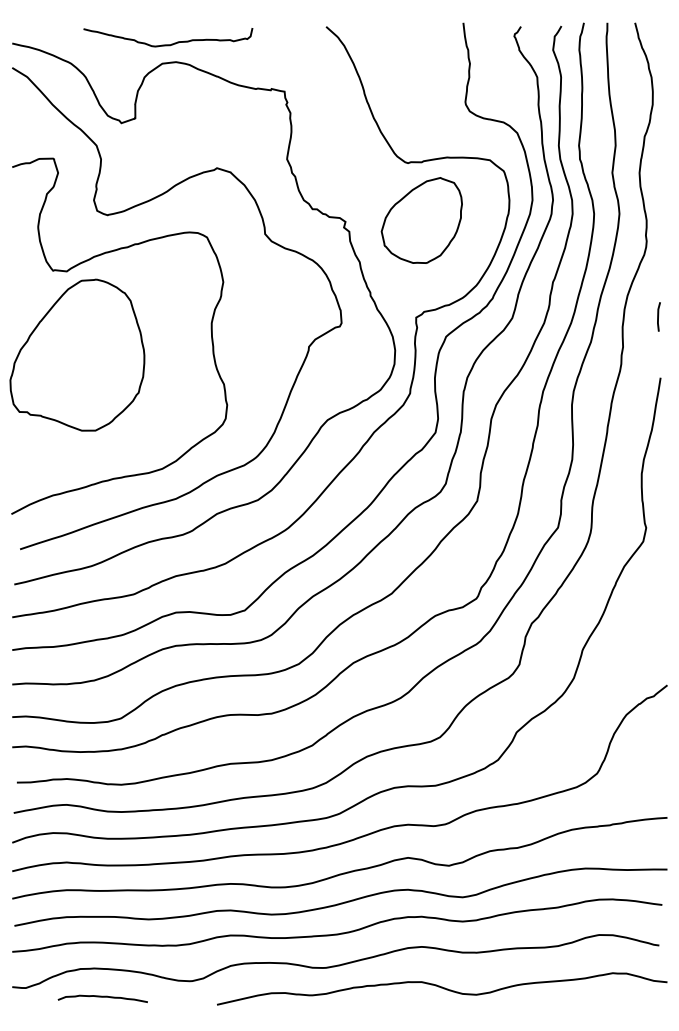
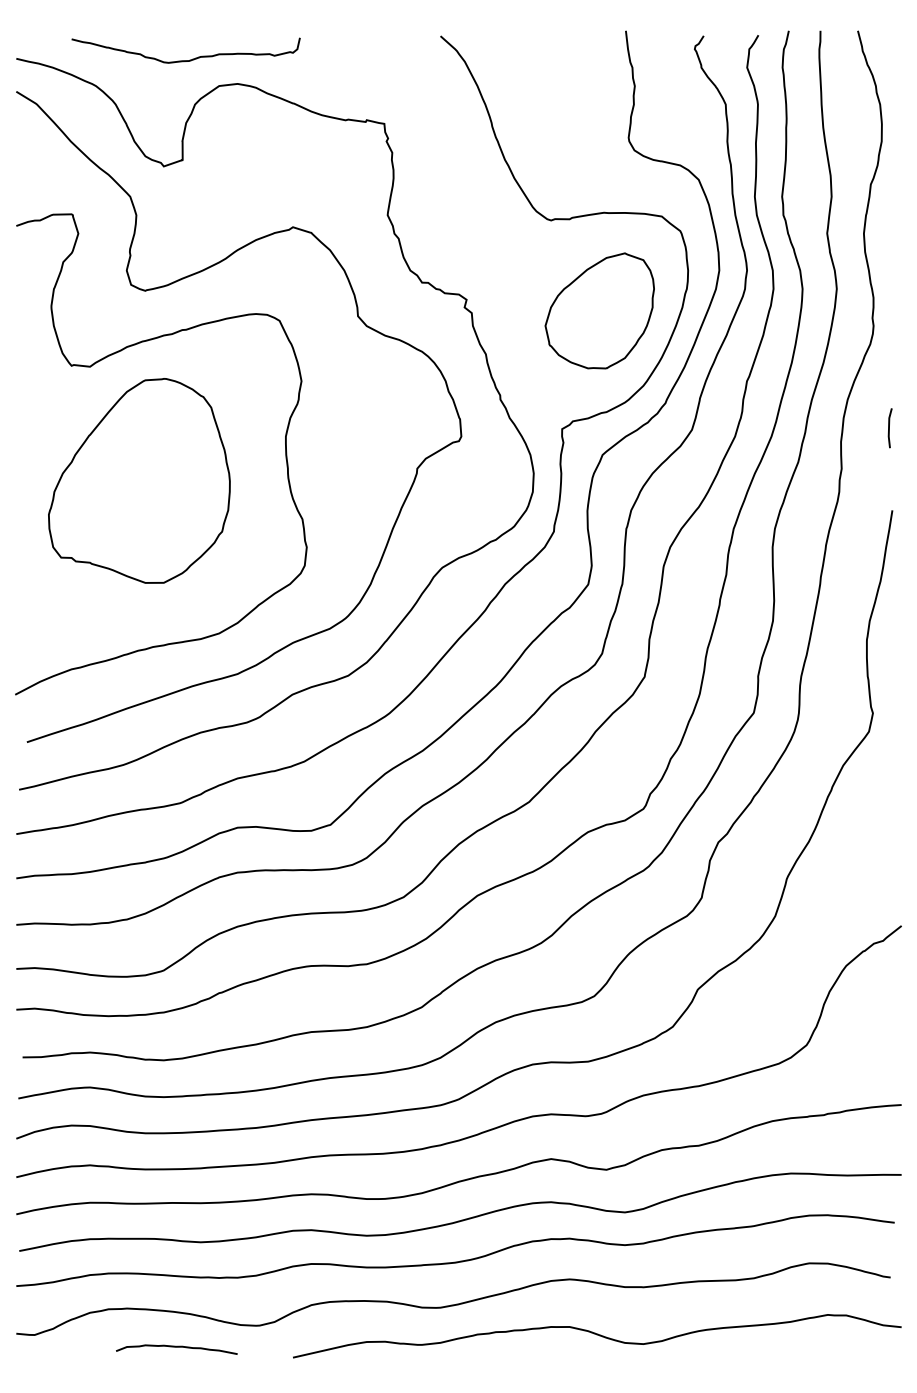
curve: (170, 44) -> (189, 59), moved
part: (421, 220) -> (599, 310), moved
part: (77, 354) -> (139, 480), moved
curve: (102, 997) -> (176, 1347), moved

